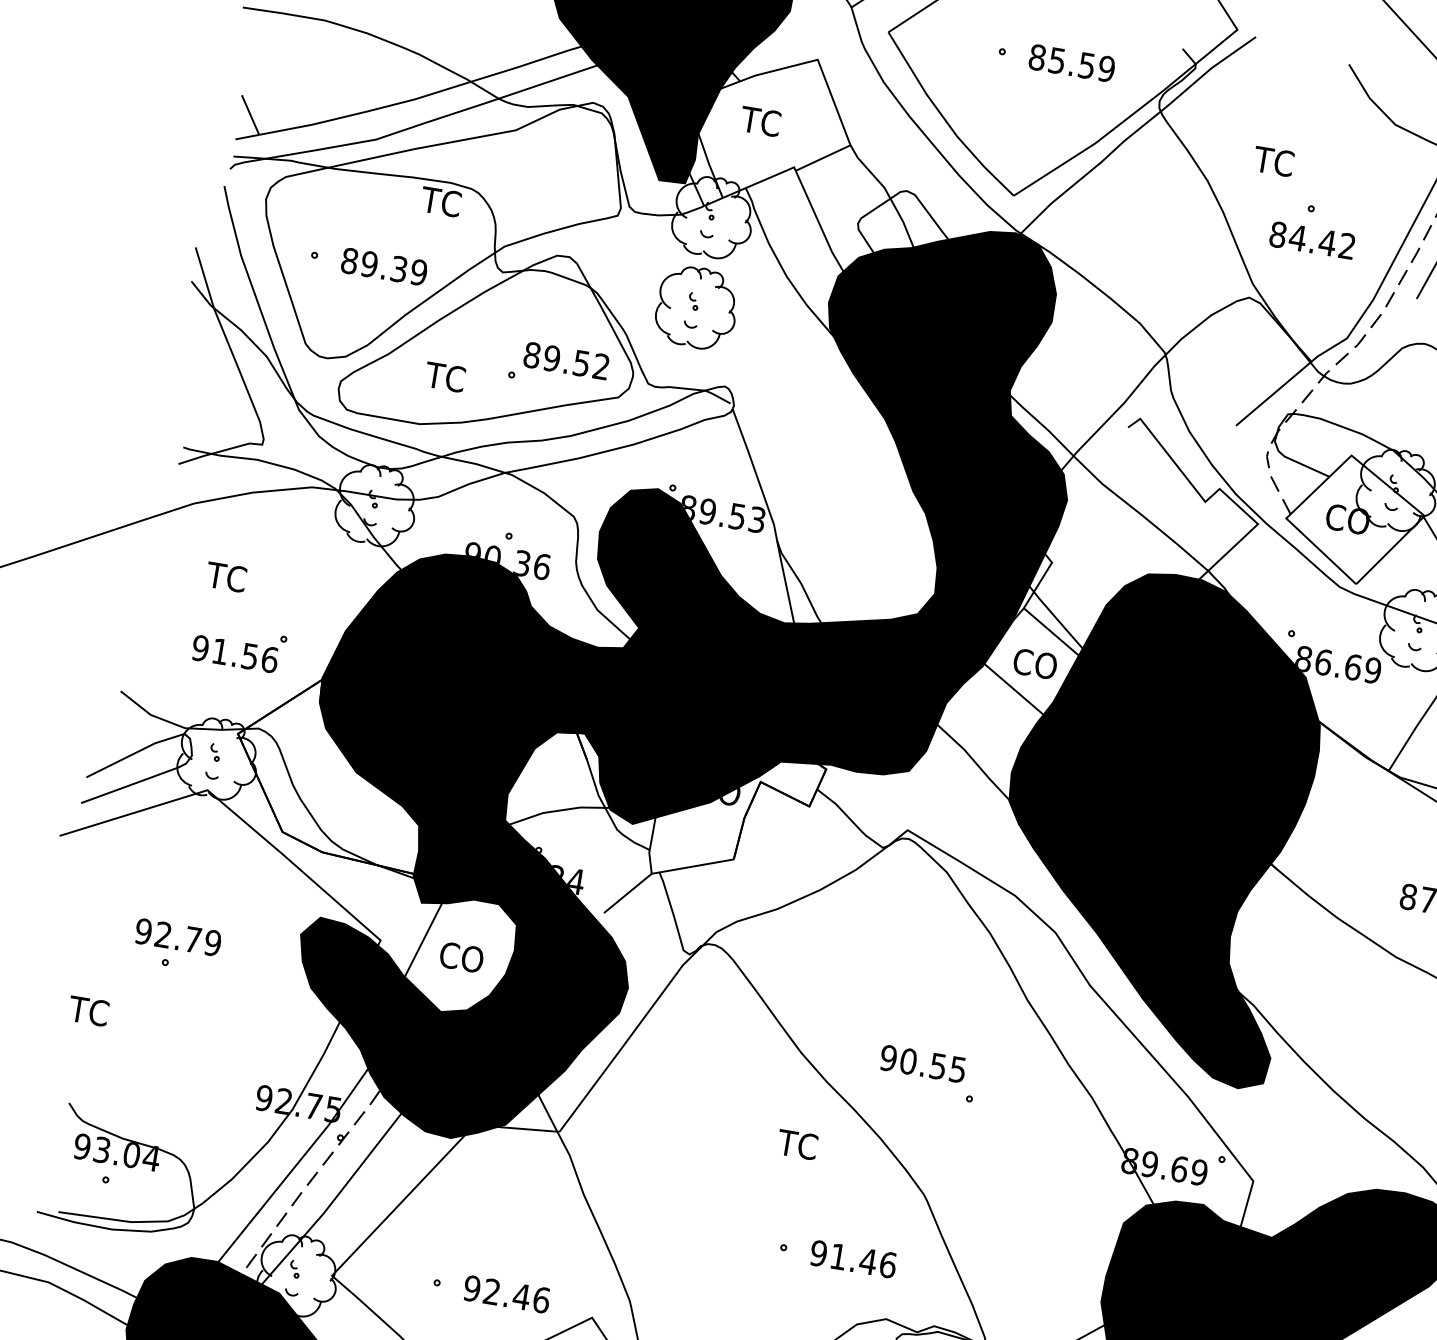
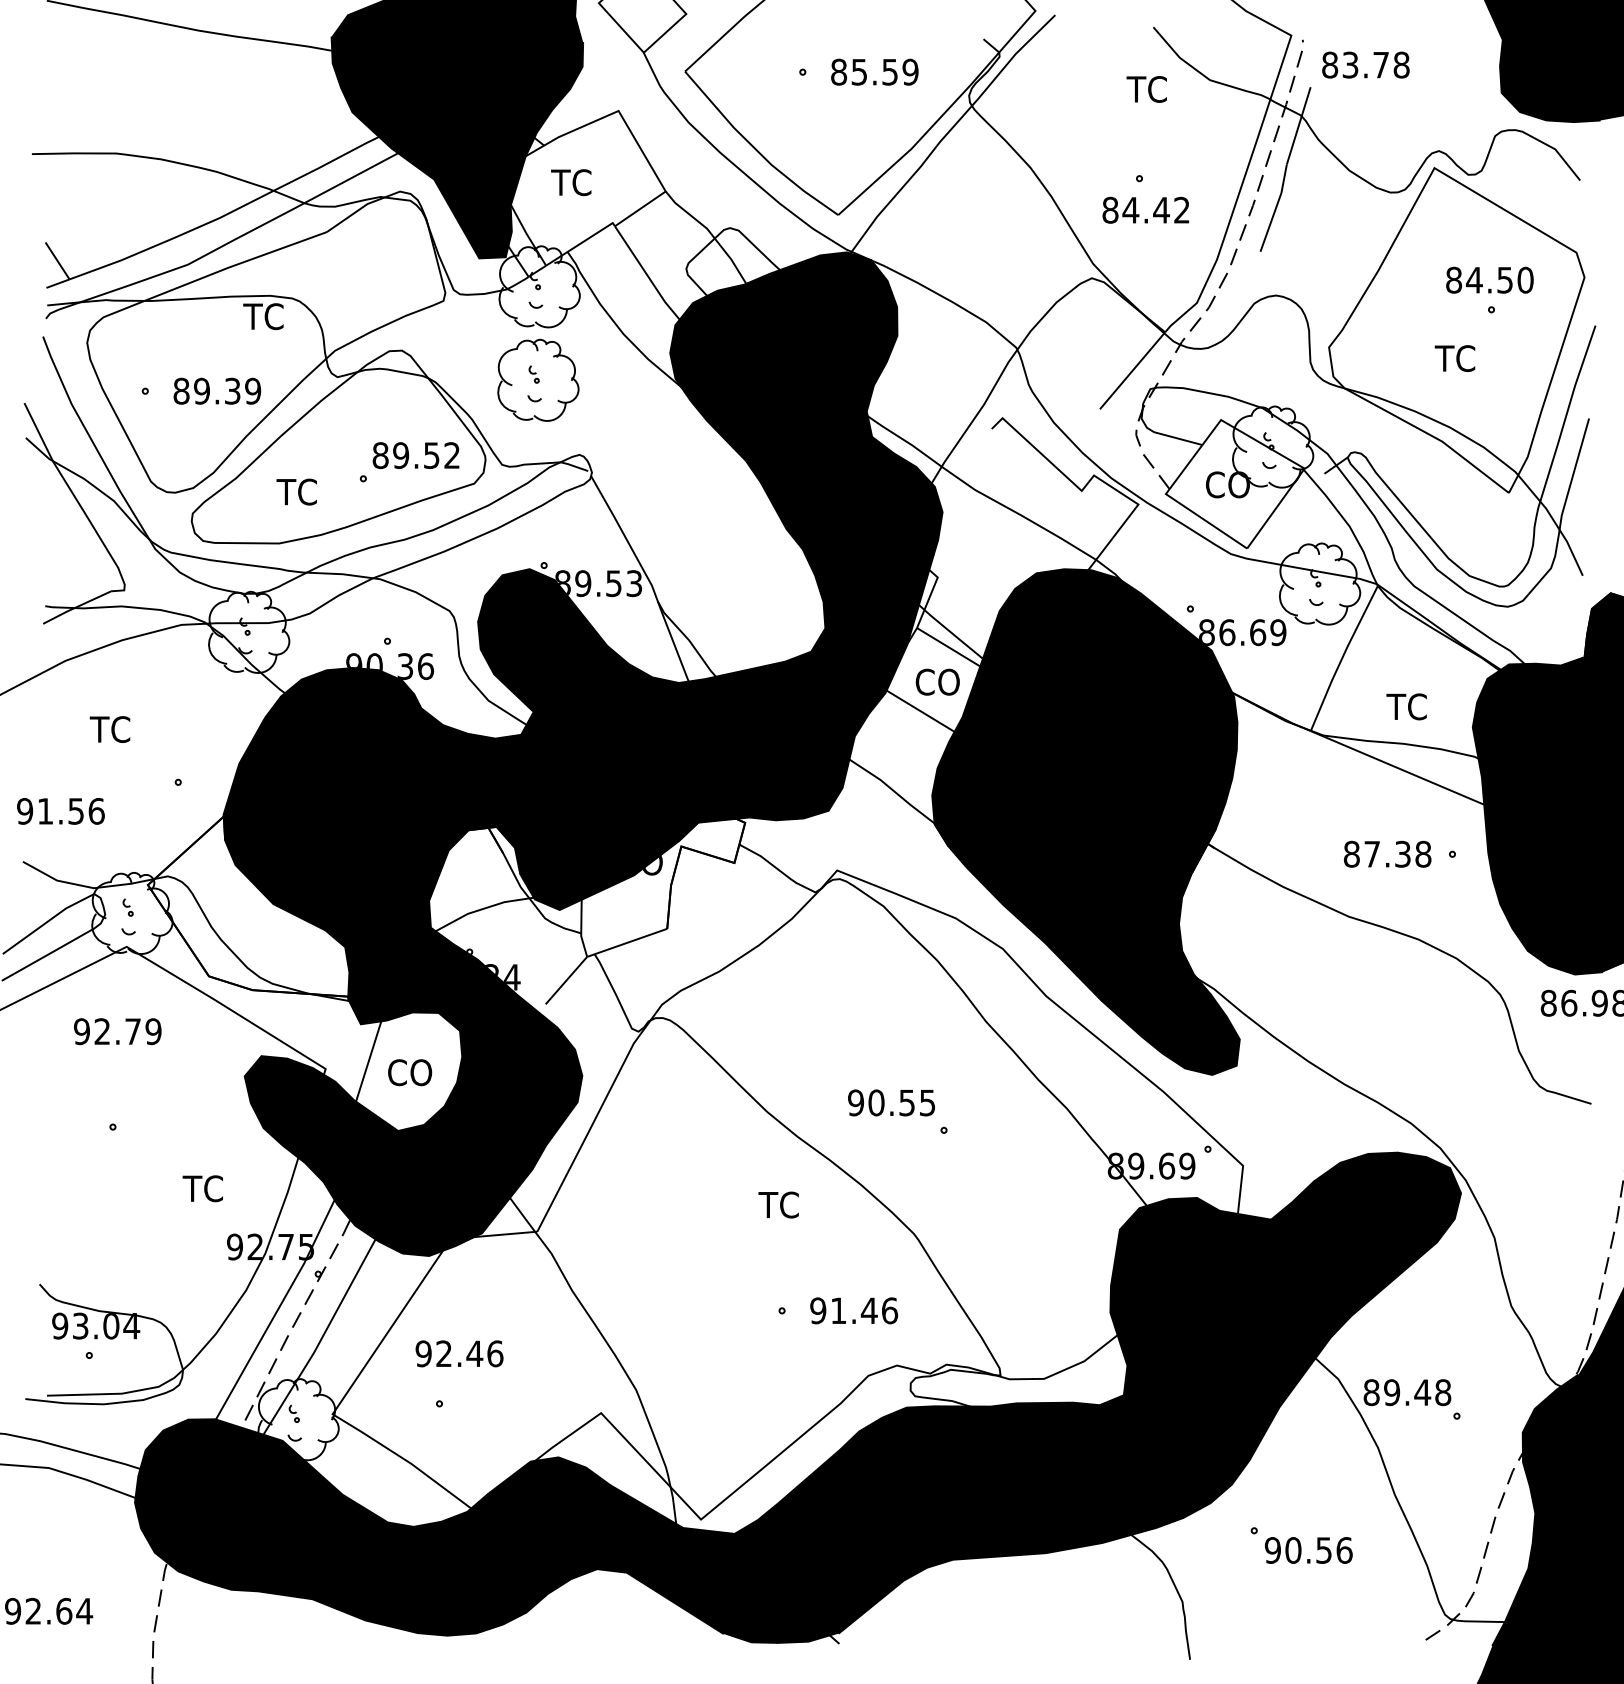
text: (1273, 161) -> (1146, 89), moved
text: (234, 654) -> (60, 811), moved
text: (178, 937) -> (117, 1031), moved
text: (88, 1010) -> (202, 1188), moved
text: (506, 1294) -> (459, 1353), moved

